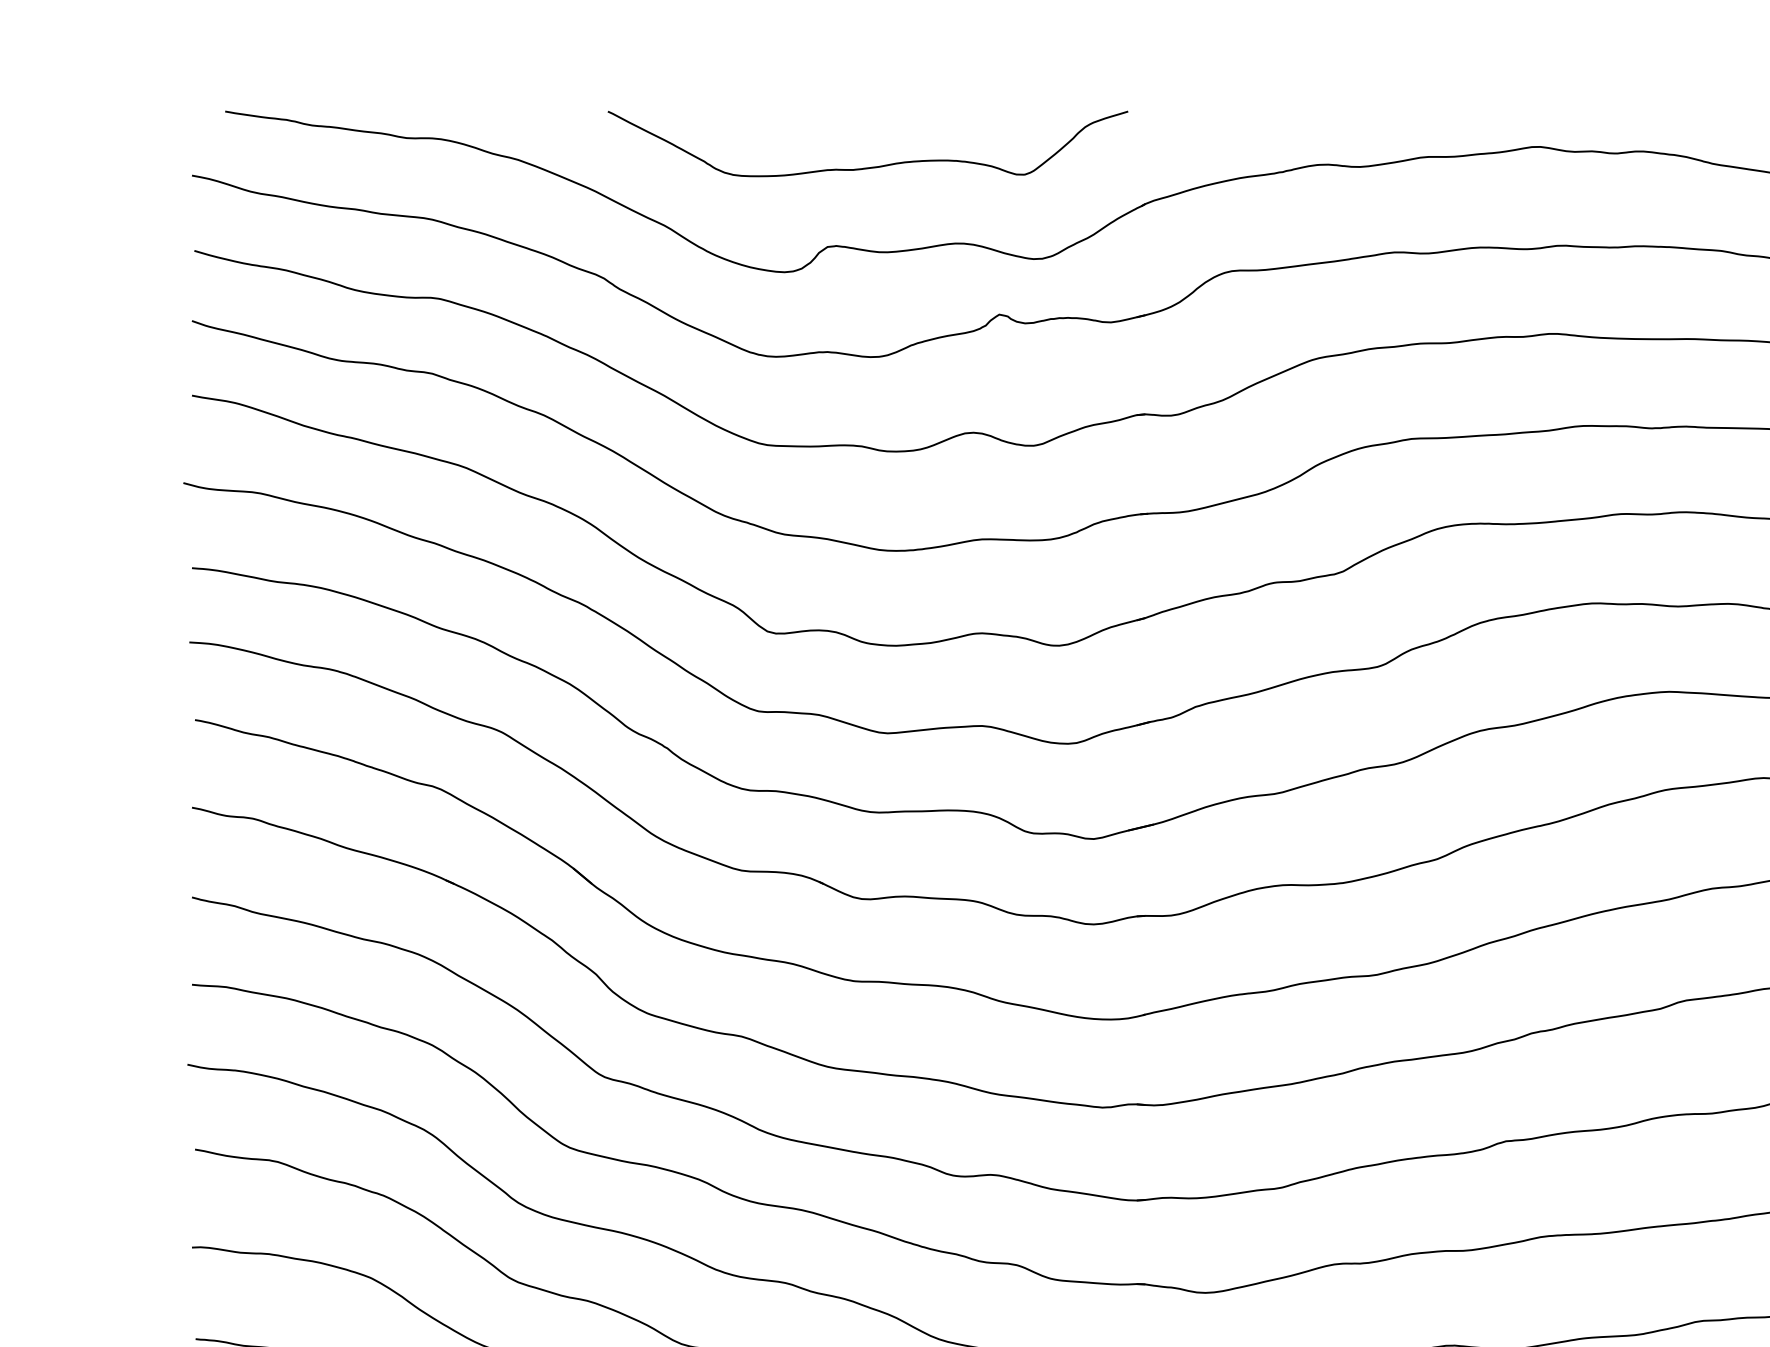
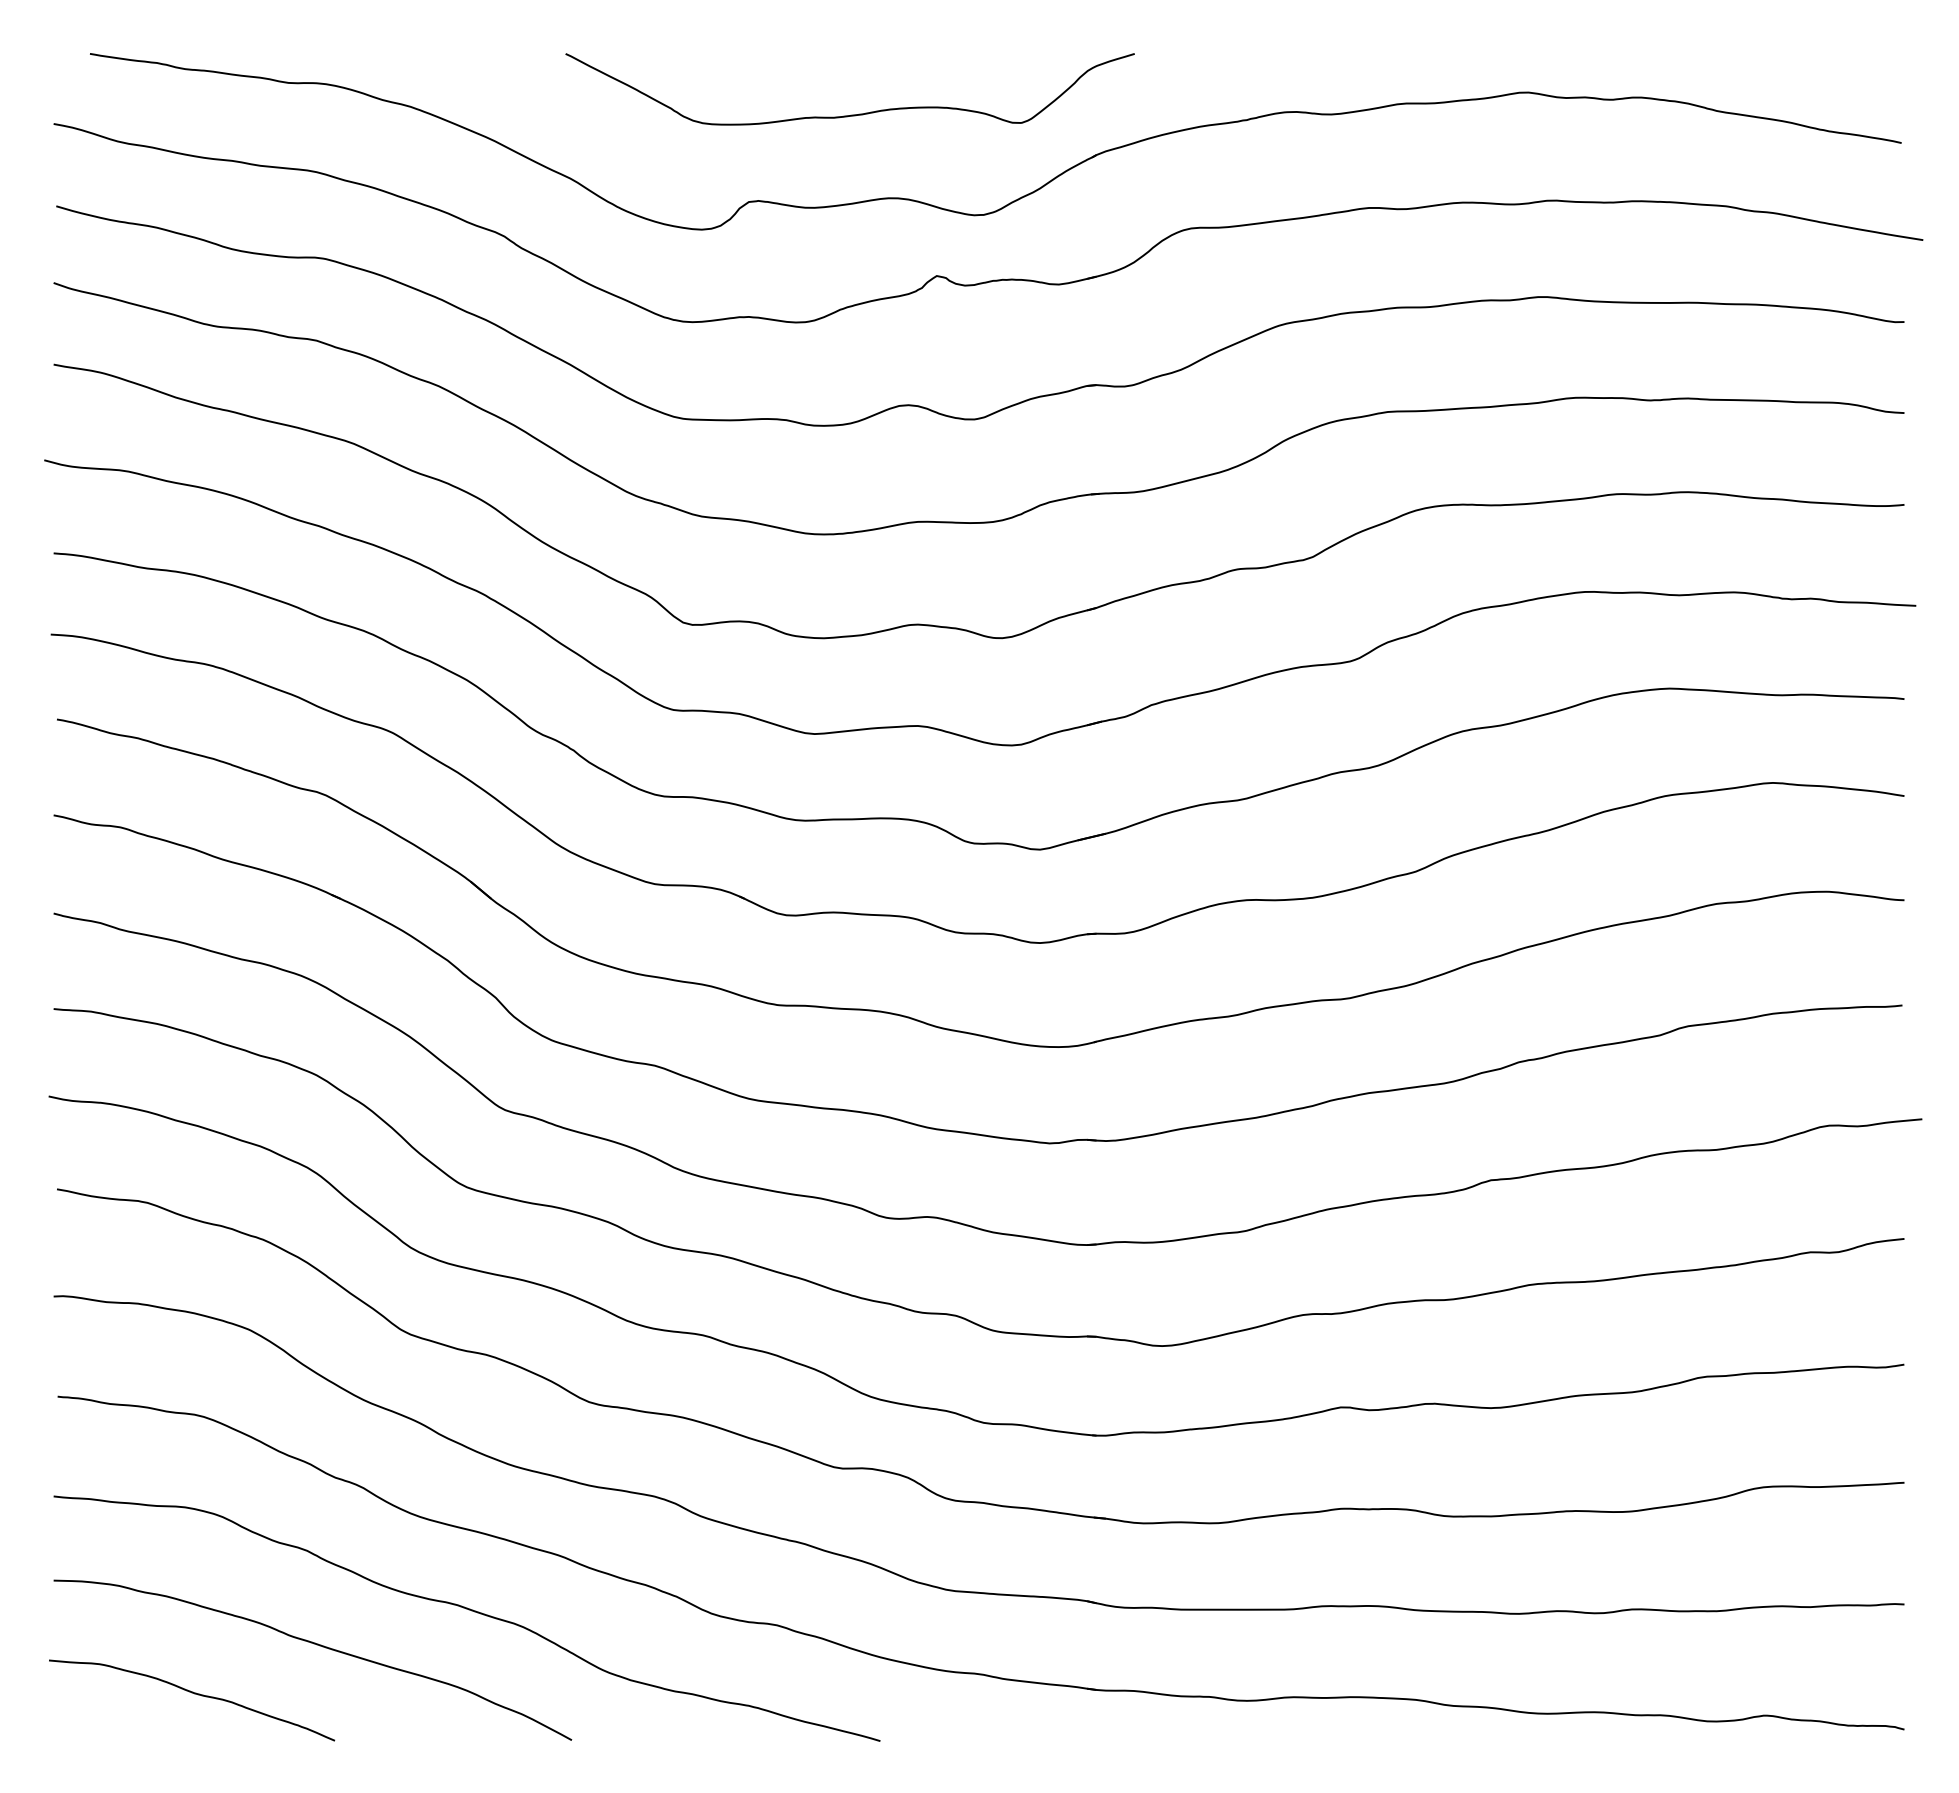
curve: (869, 166) -> (851, 114), moved

